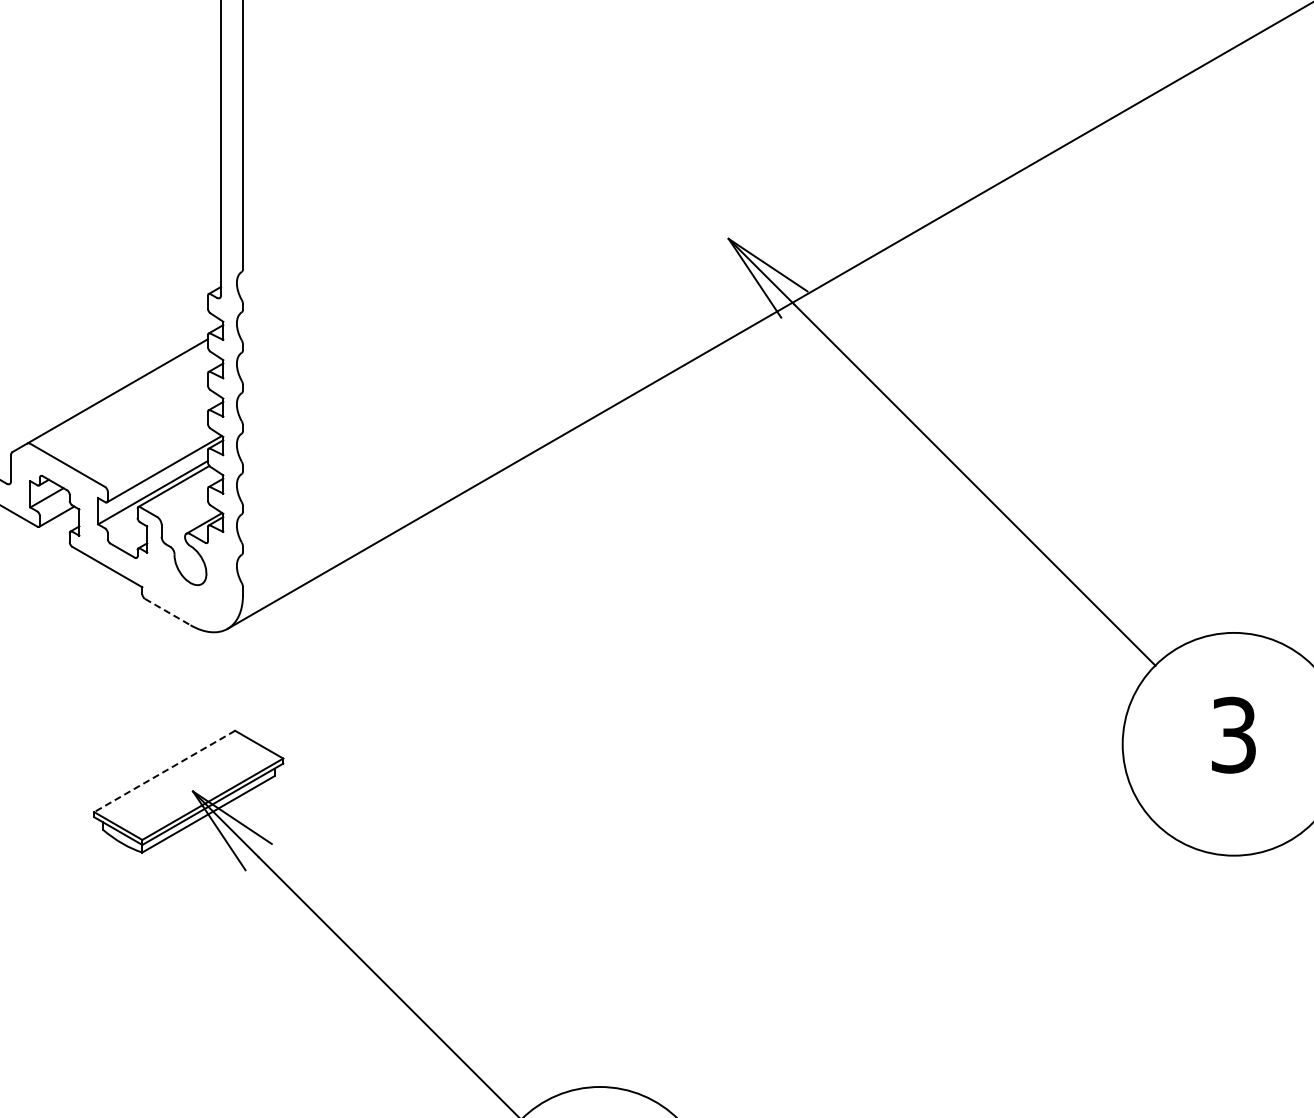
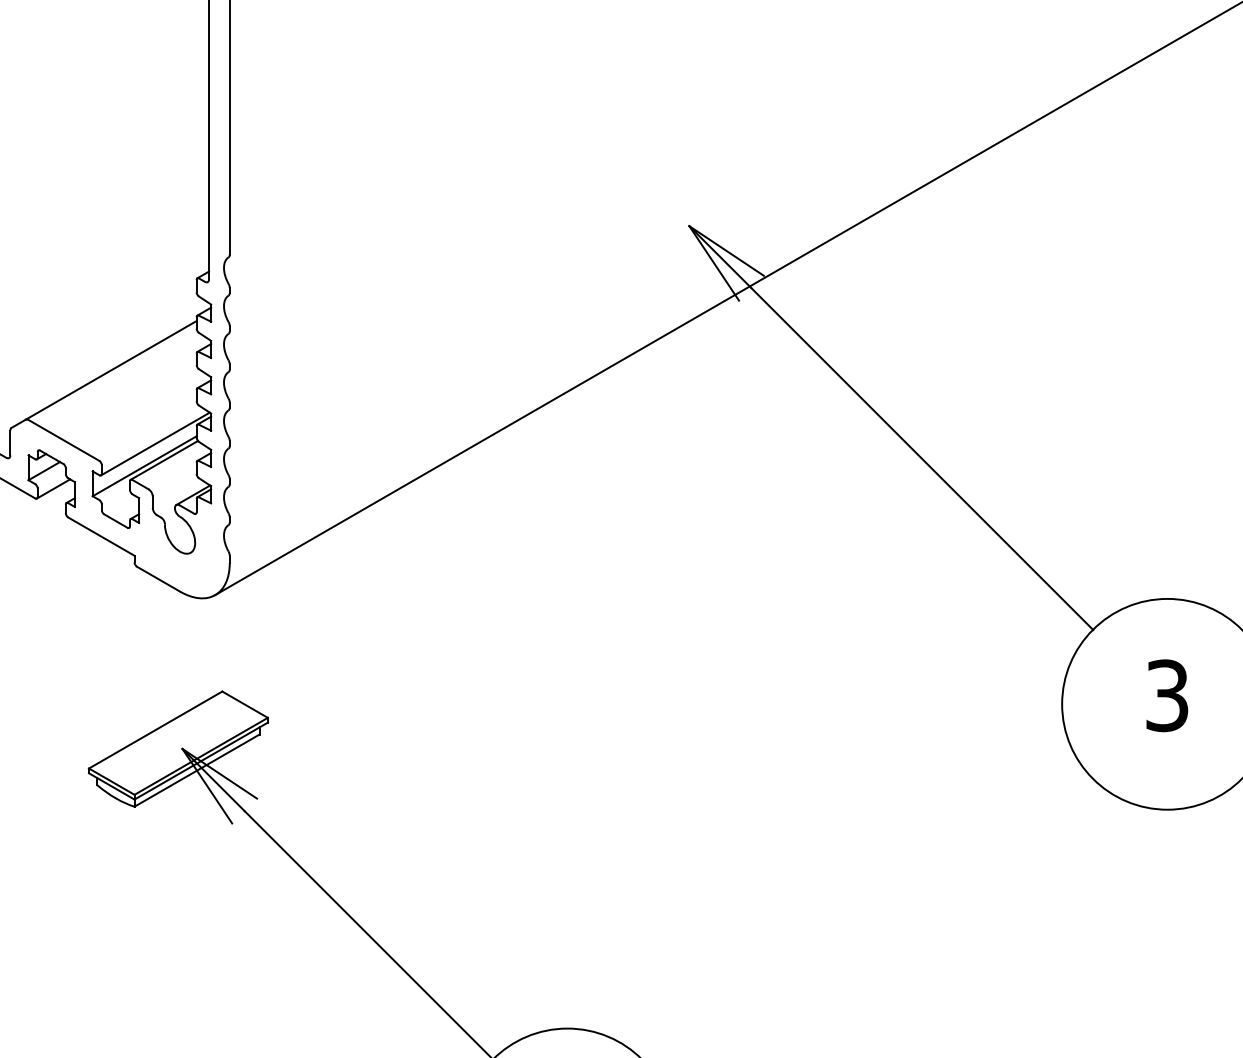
line: (168, 612) -> (159, 579), dashed -> solid
line: (164, 771) -> (155, 730), dashed -> solid

